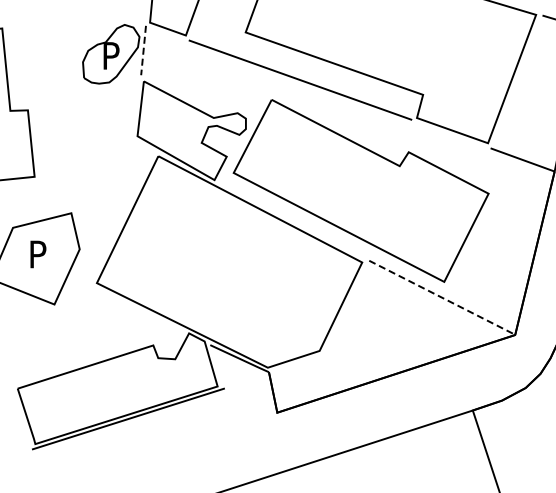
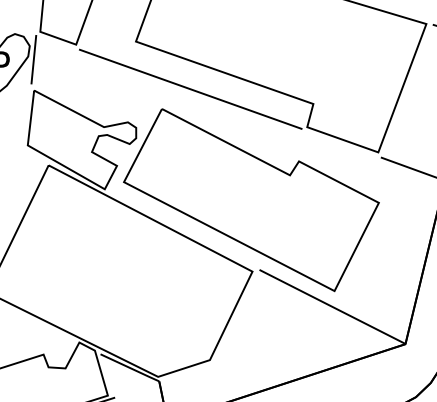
line: (143, 50) -> (33, 59), dashed -> solid
line: (442, 297) -> (332, 306), dashed -> solid

